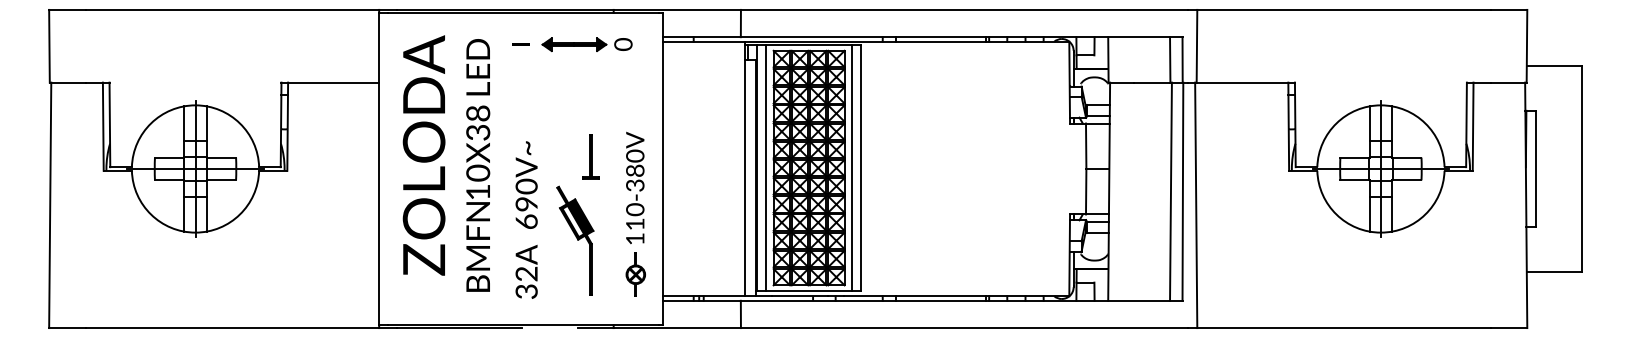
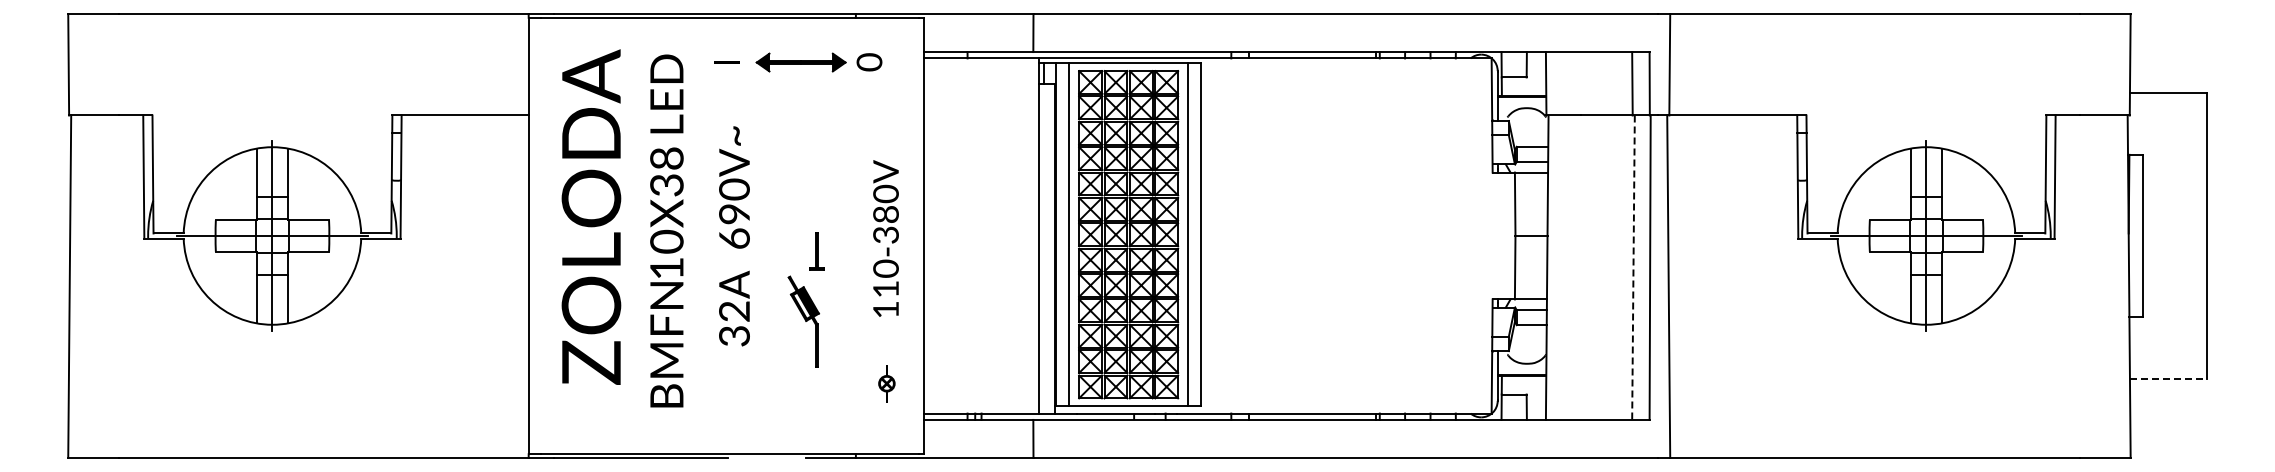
text: (634, 187) -> (885, 238), moved
line: (1170, 192) -> (1633, 268), solid -> dashed
part: (577, 215) -> (805, 300), size x0.6
text: (526, 220) -> (734, 236), moved
line: (1554, 271) -> (2168, 379), solid -> dashed
part: (635, 274) -> (886, 383), size x0.6

